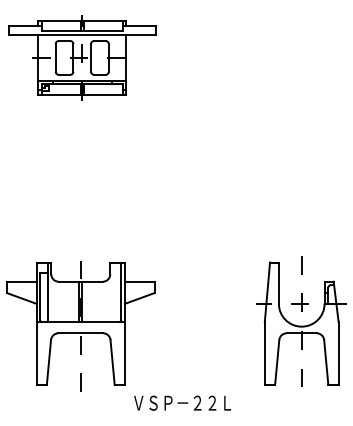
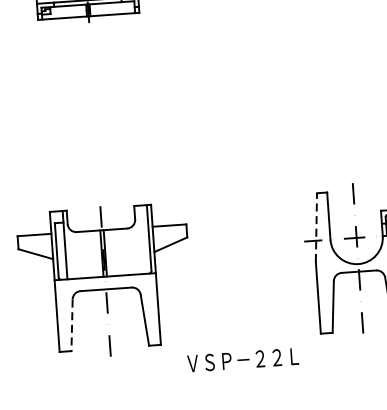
line: (267, 292) -> (316, 227), solid -> dashed
line: (48, 363) -> (71, 326), solid -> dashed
text: (182, 402) -> (242, 359), moved

